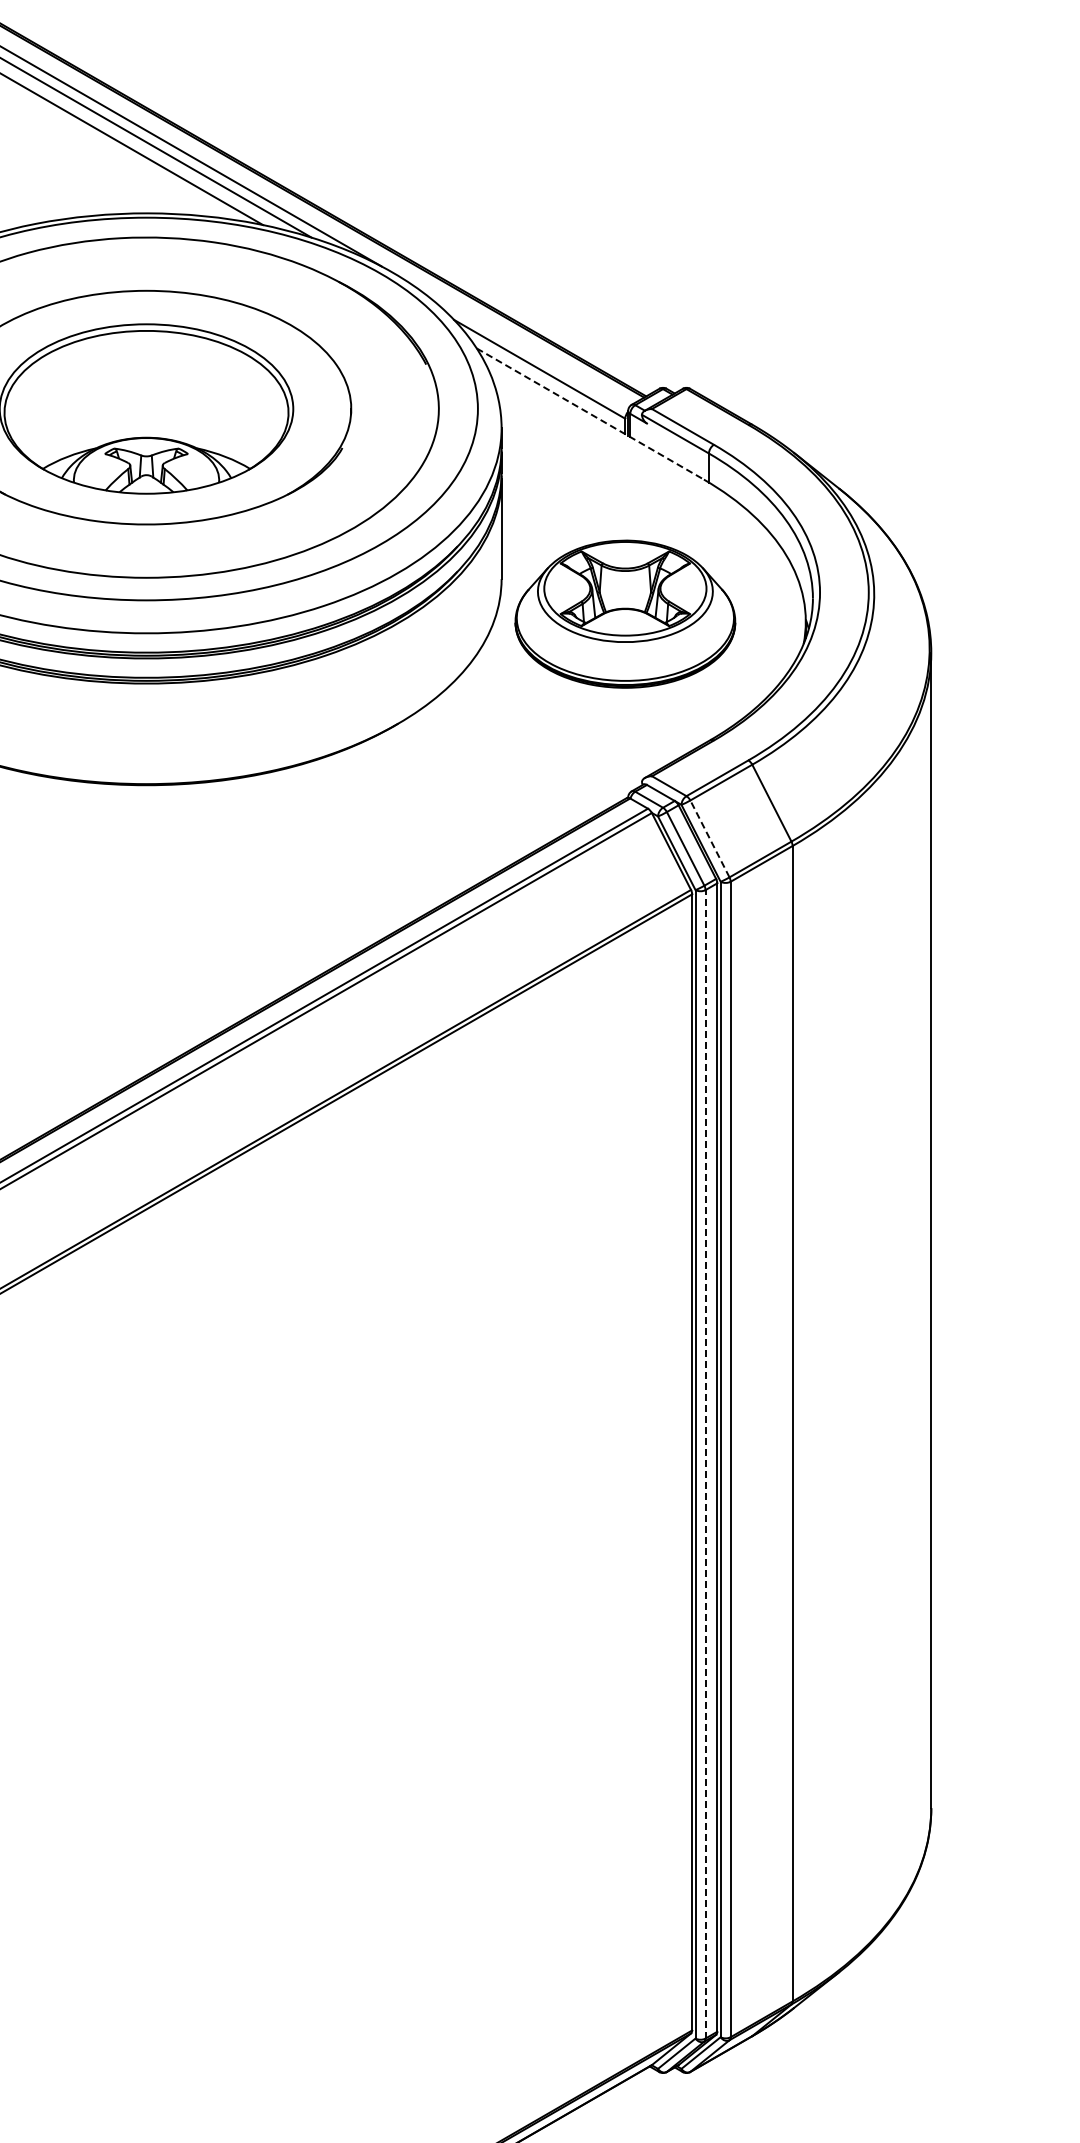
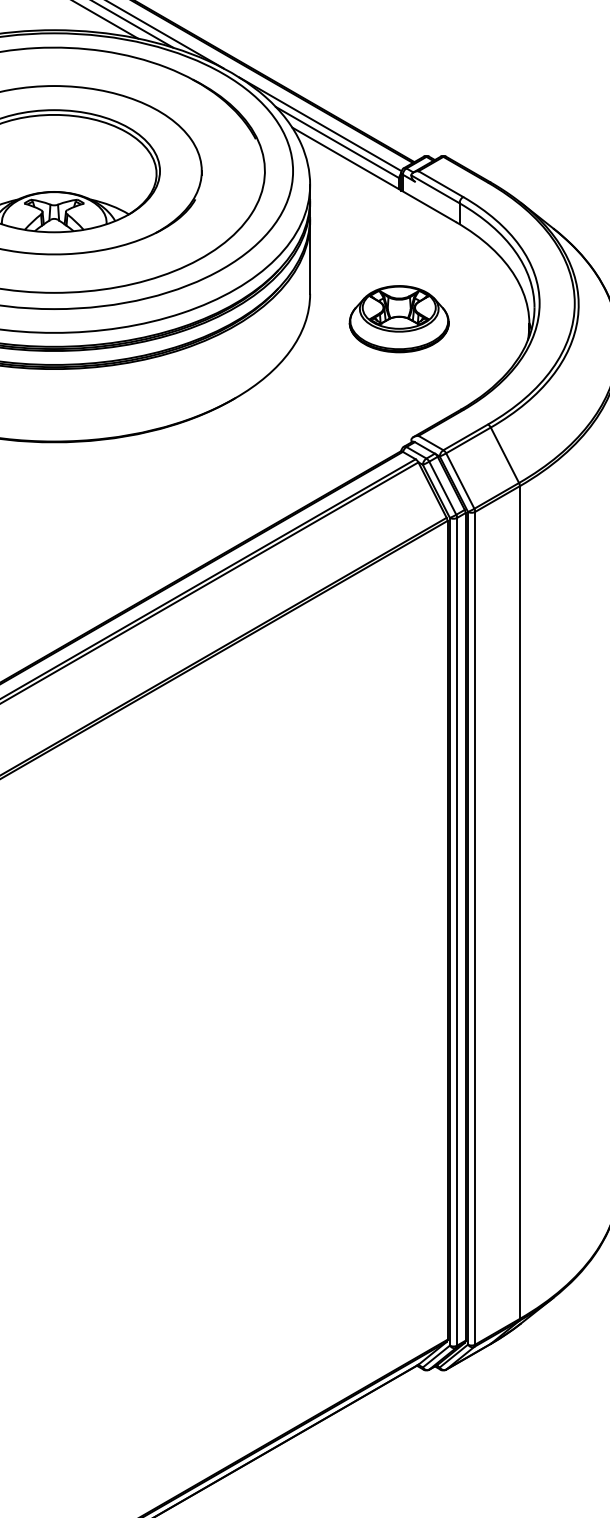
line: (515, 343) -> (320, 123), added
line: (590, 414) -> (374, 175), dashed -> solid
part: (624, 614) -> (398, 319), size x0.62
line: (709, 838) -> (459, 480), dashed -> solid
line: (705, 1463) -> (457, 931), dashed -> solid

